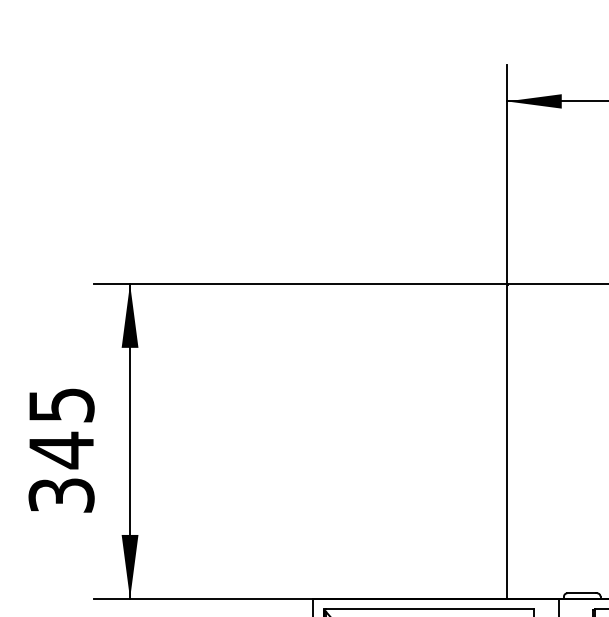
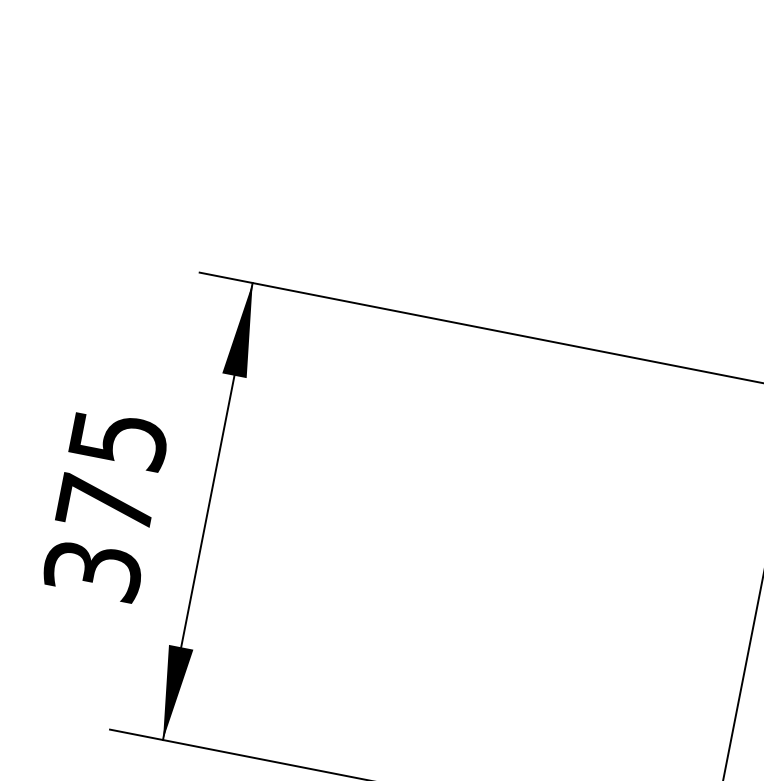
text: (61, 450) -> (105, 505), 345 -> 375

